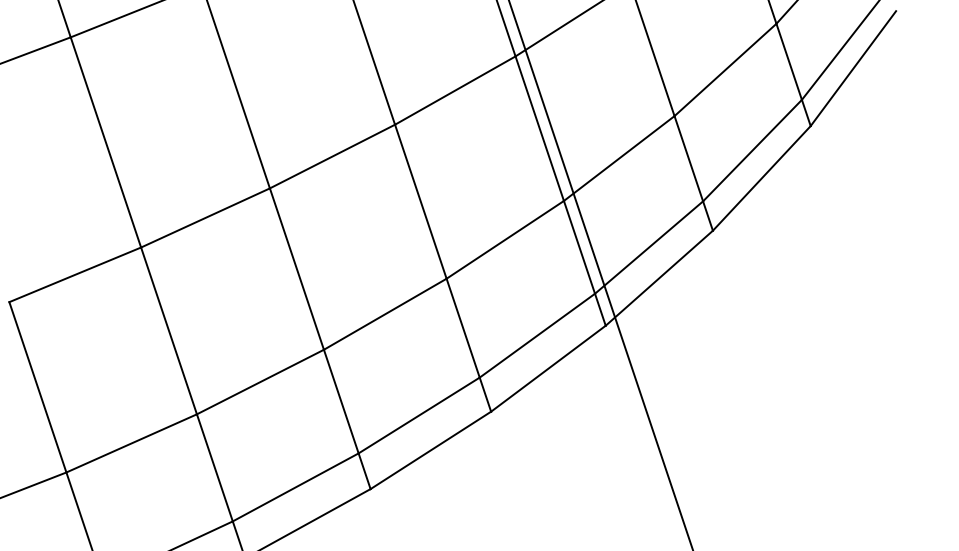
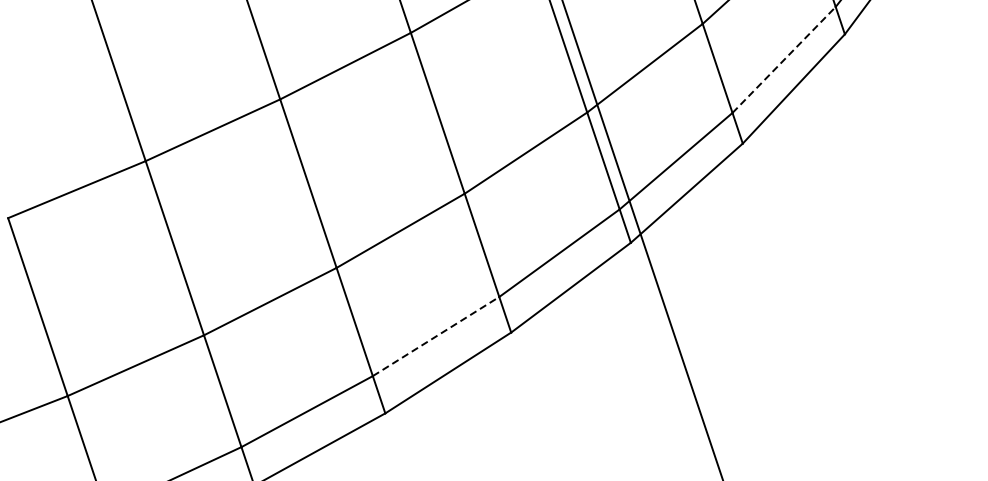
line: (752, 150) -> (784, 59), solid -> dashed
line: (419, 415) -> (436, 336), solid -> dashed

